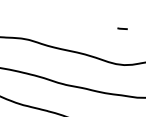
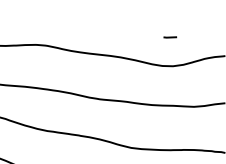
line: (121, 28) -> (169, 37), moved

